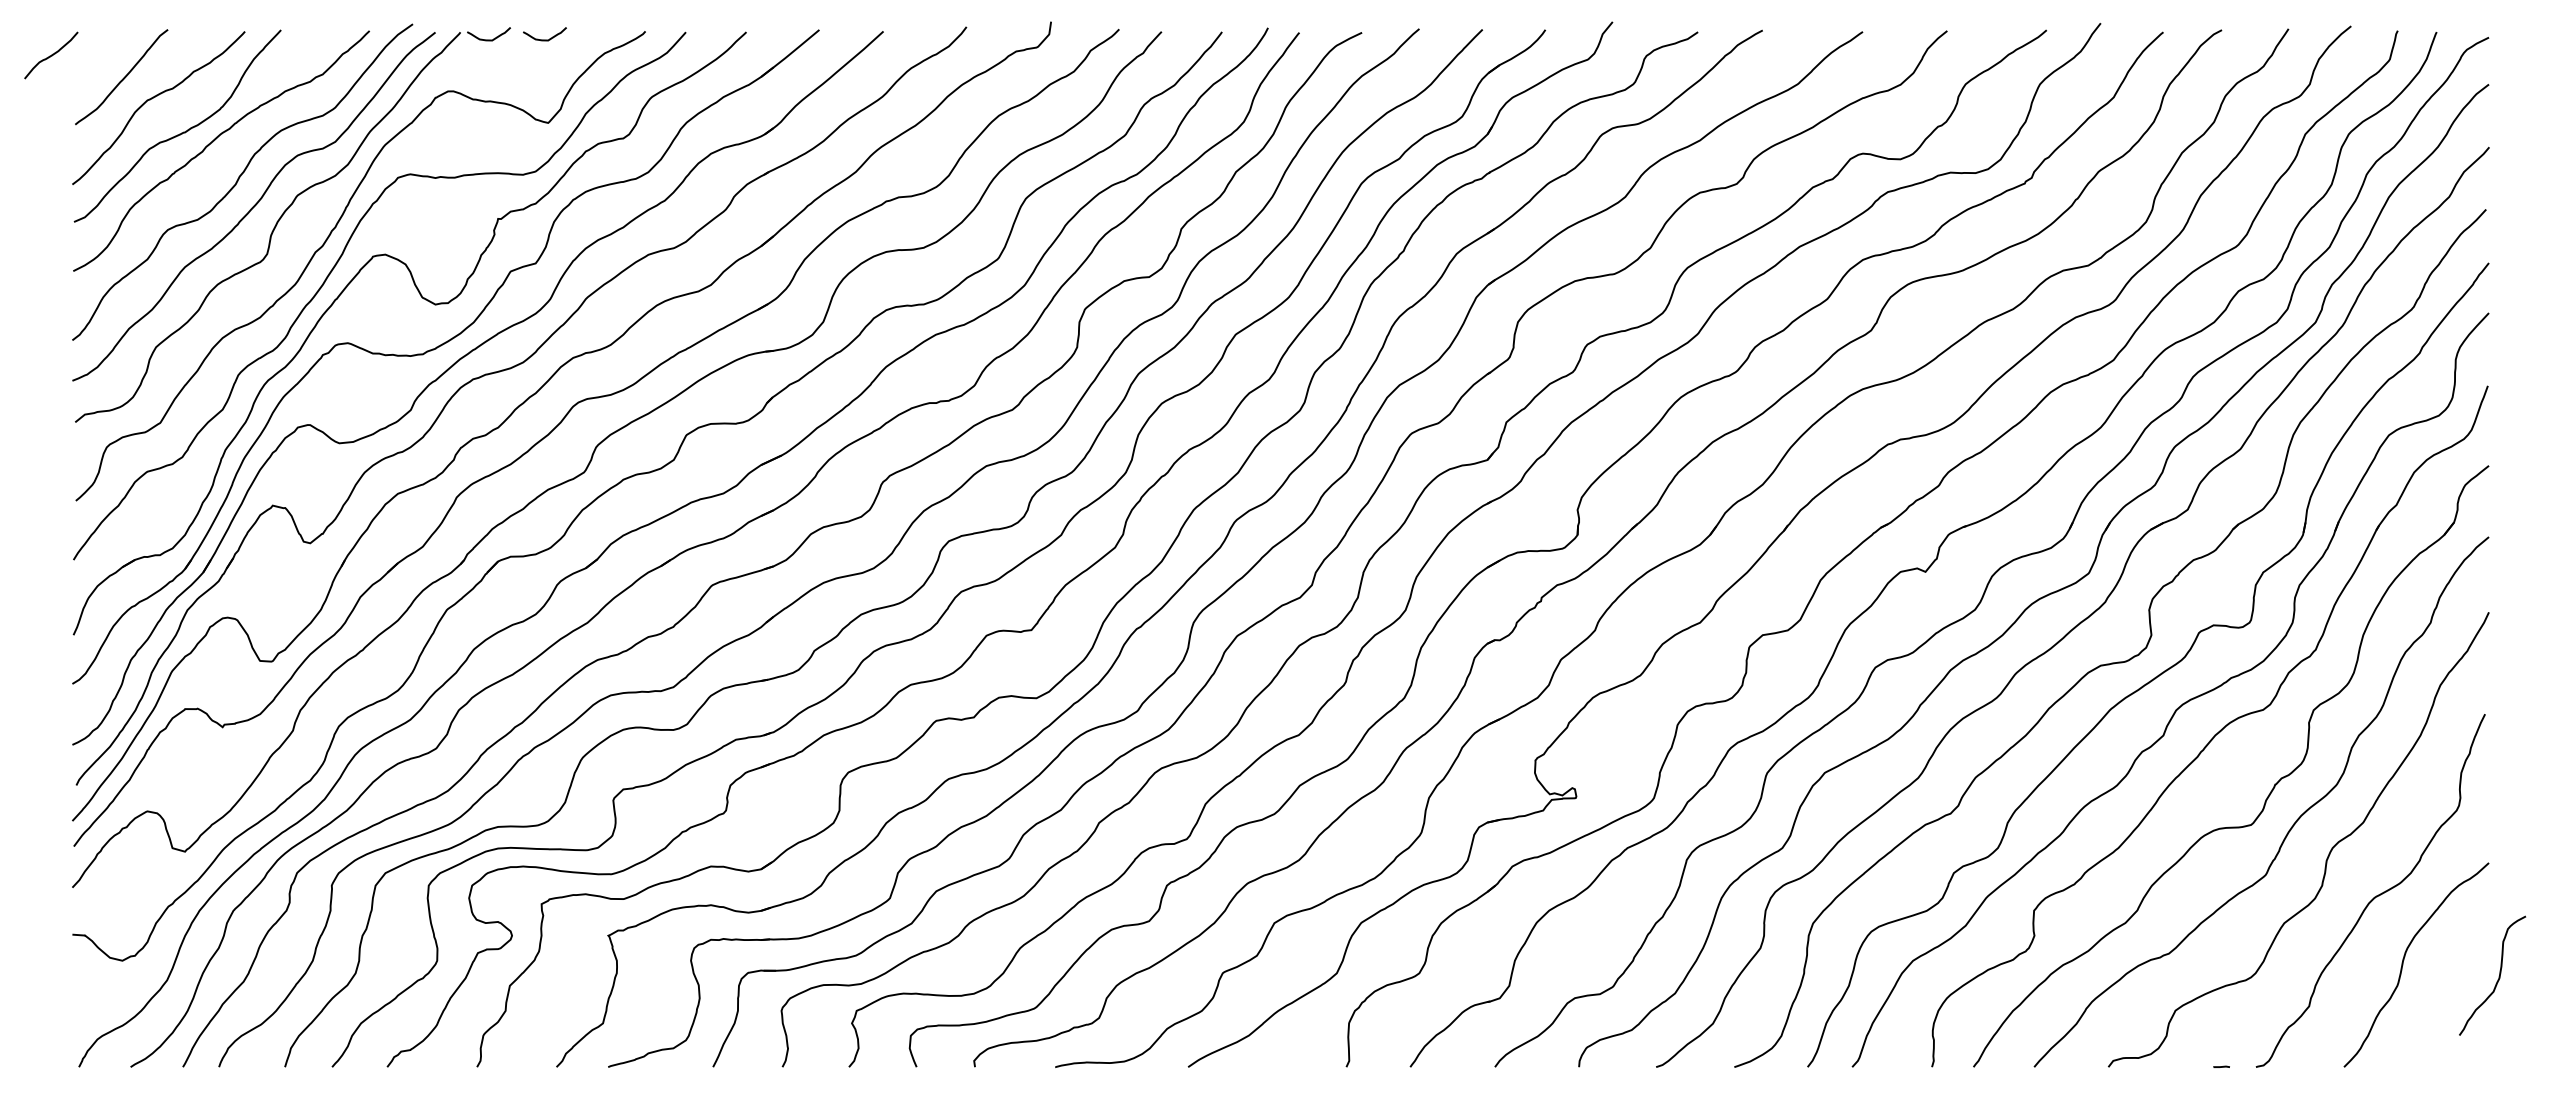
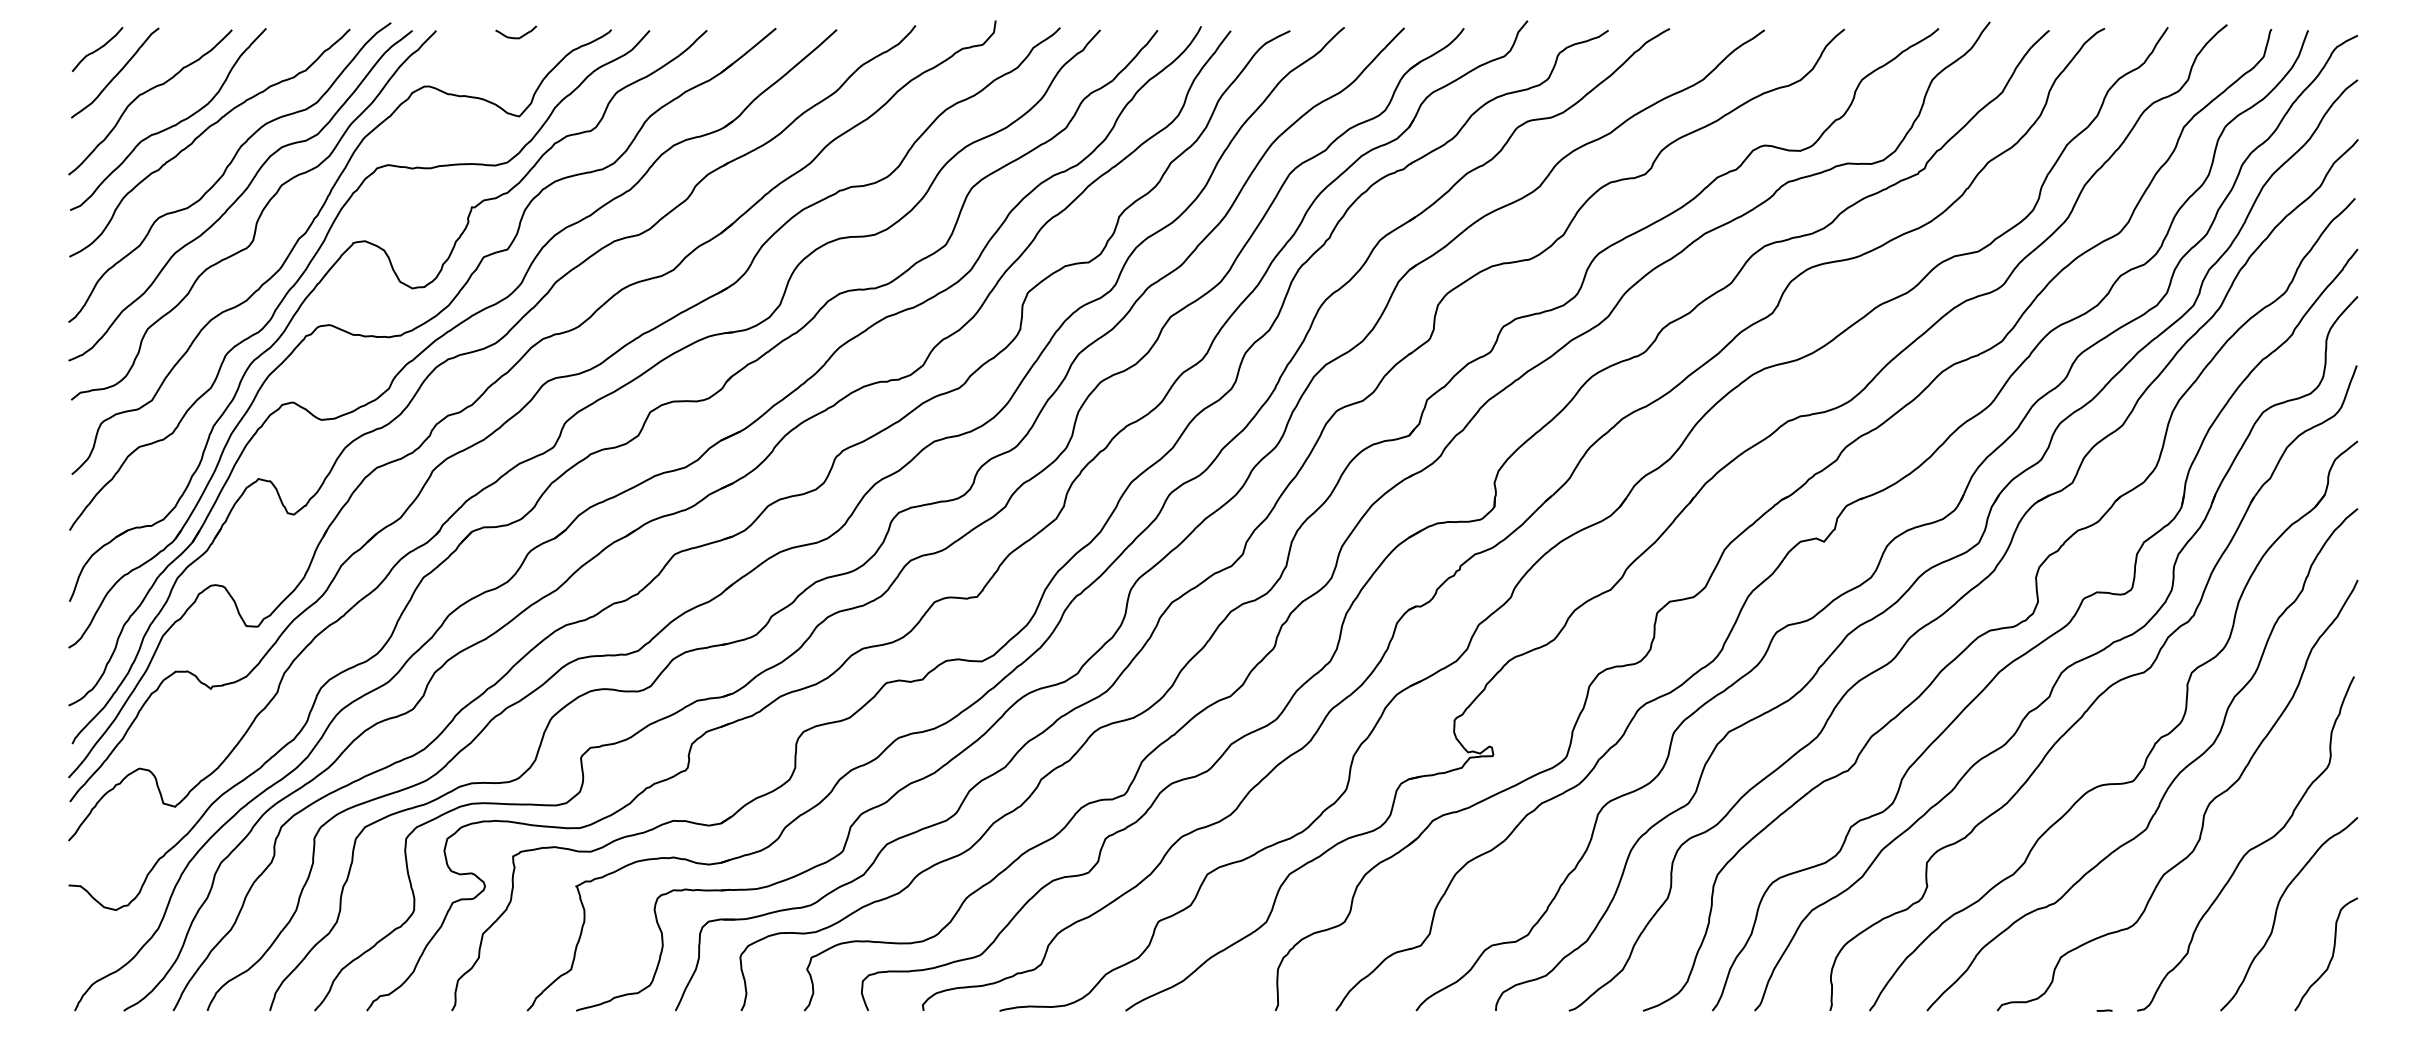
curve: (489, 39) -> (463, 37), removed
curve: (51, 55) -> (97, 49), moved
curve: (2498, 978) -> (2331, 956), moved

